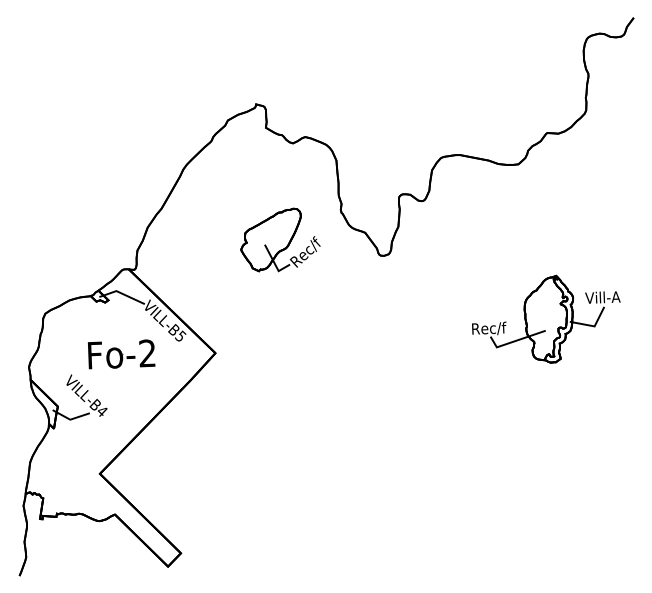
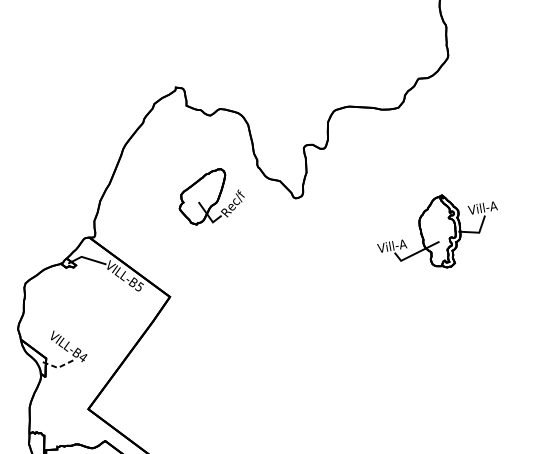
text: (488, 328) -> (392, 246), Rec/f -> Vill-A
part: (121, 354) -> (92, 308), removed
line: (70, 419) -> (58, 367), solid -> dashed

